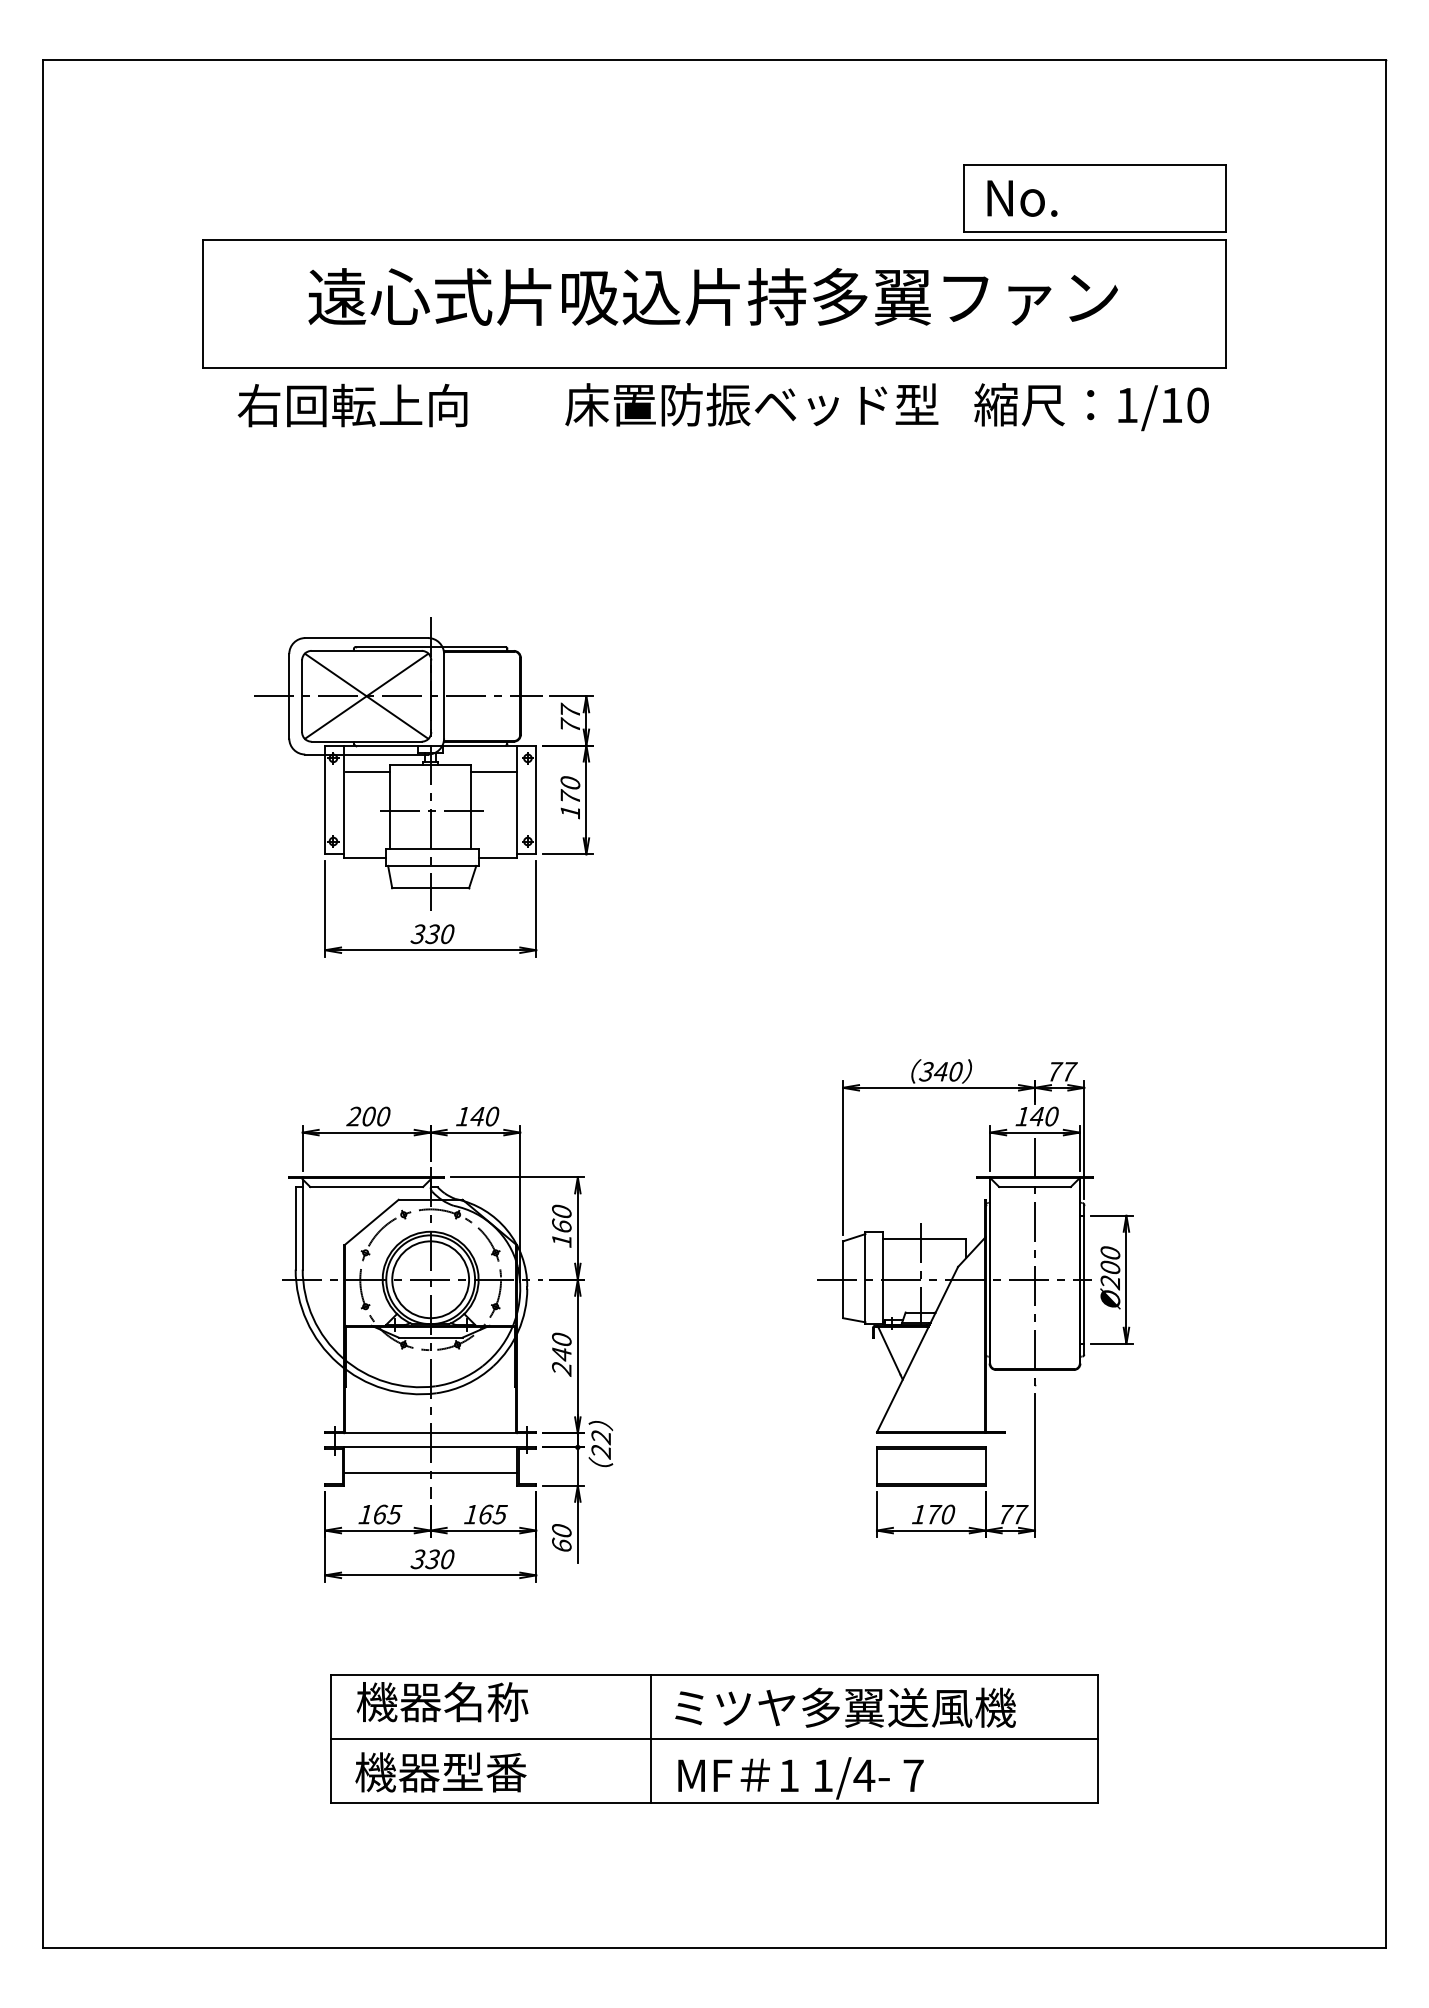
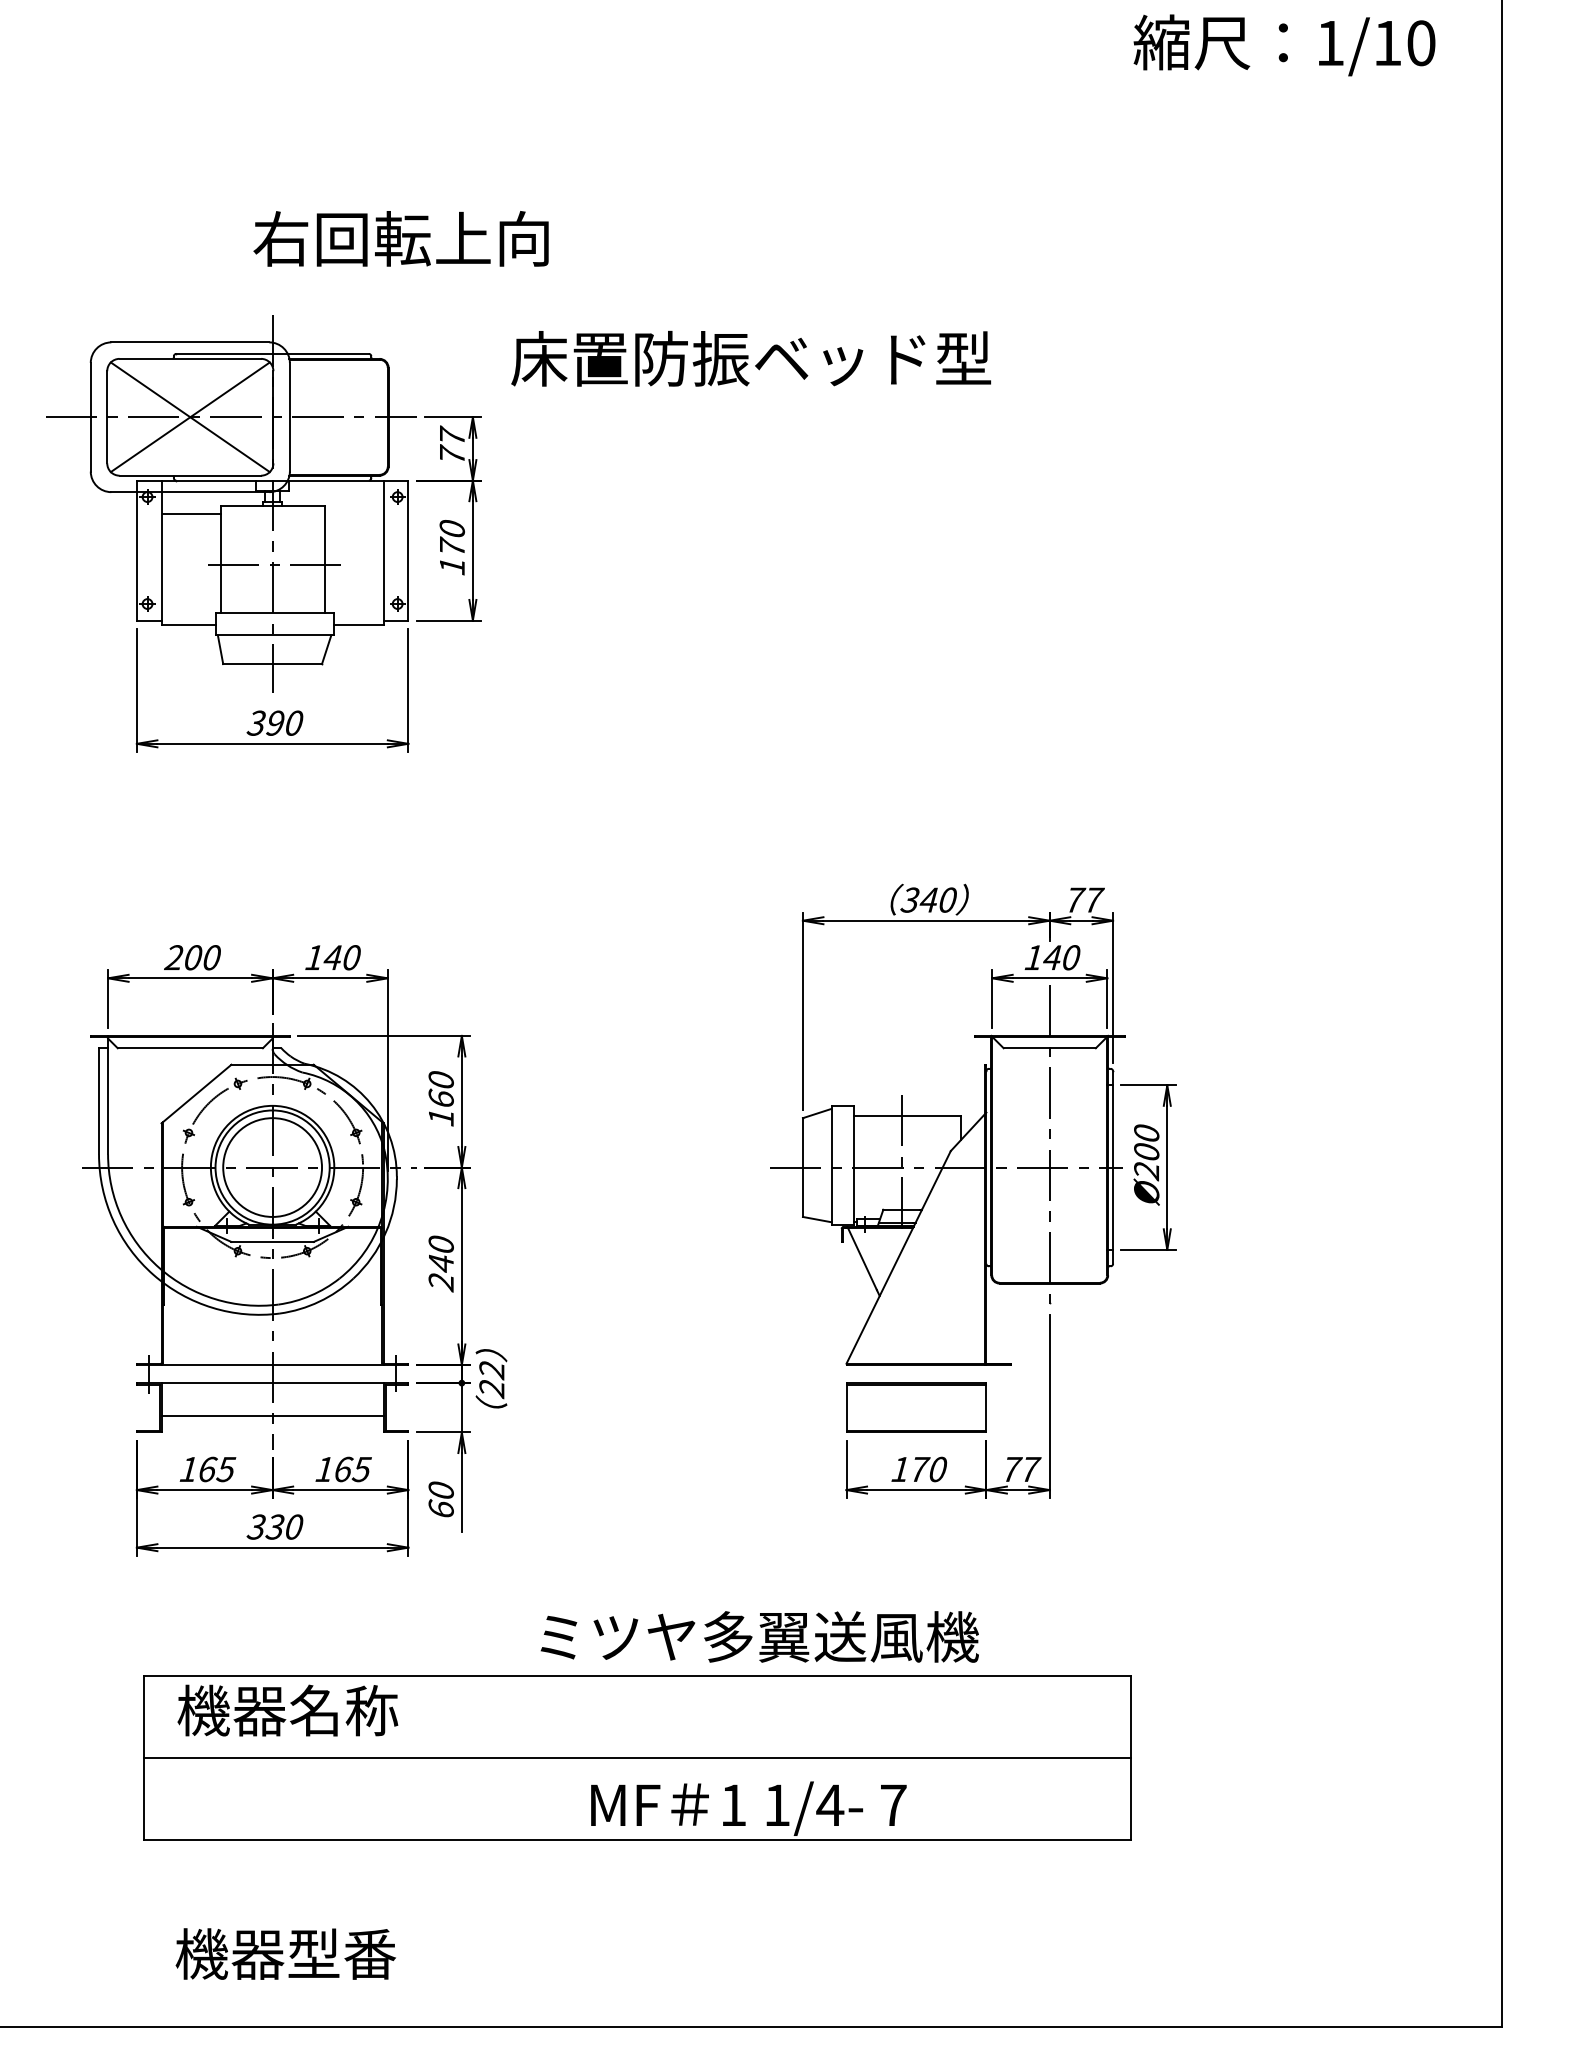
text: (751, 404) -> (750, 358), moved
text: (352, 405) -> (400, 238), moved
text: (1091, 407) -> (1284, 45), moved
line: (494, 771) -> (354, 513), removed
text: (432, 933) -> (274, 722), 330 -> 390
text: (845, 1707) -> (759, 1636), moved
line: (650, 1738) -> (555, 1757), removed
text: (440, 1772) -> (285, 1954), moved

